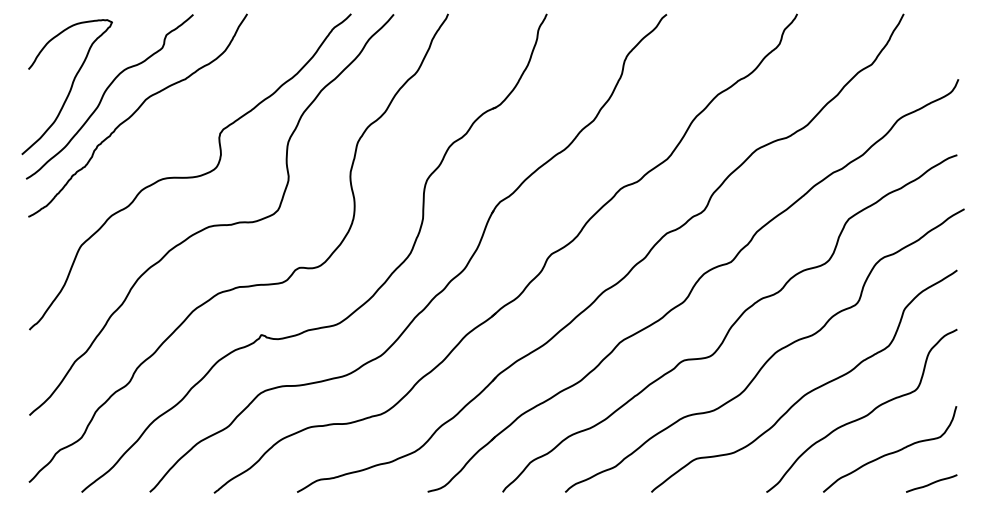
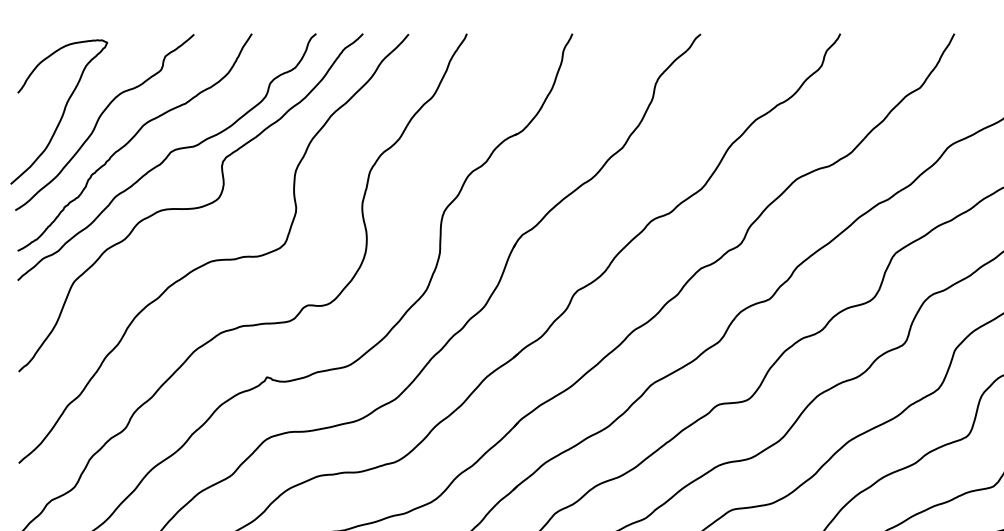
curve: (167, 128) -> (166, 156), added

